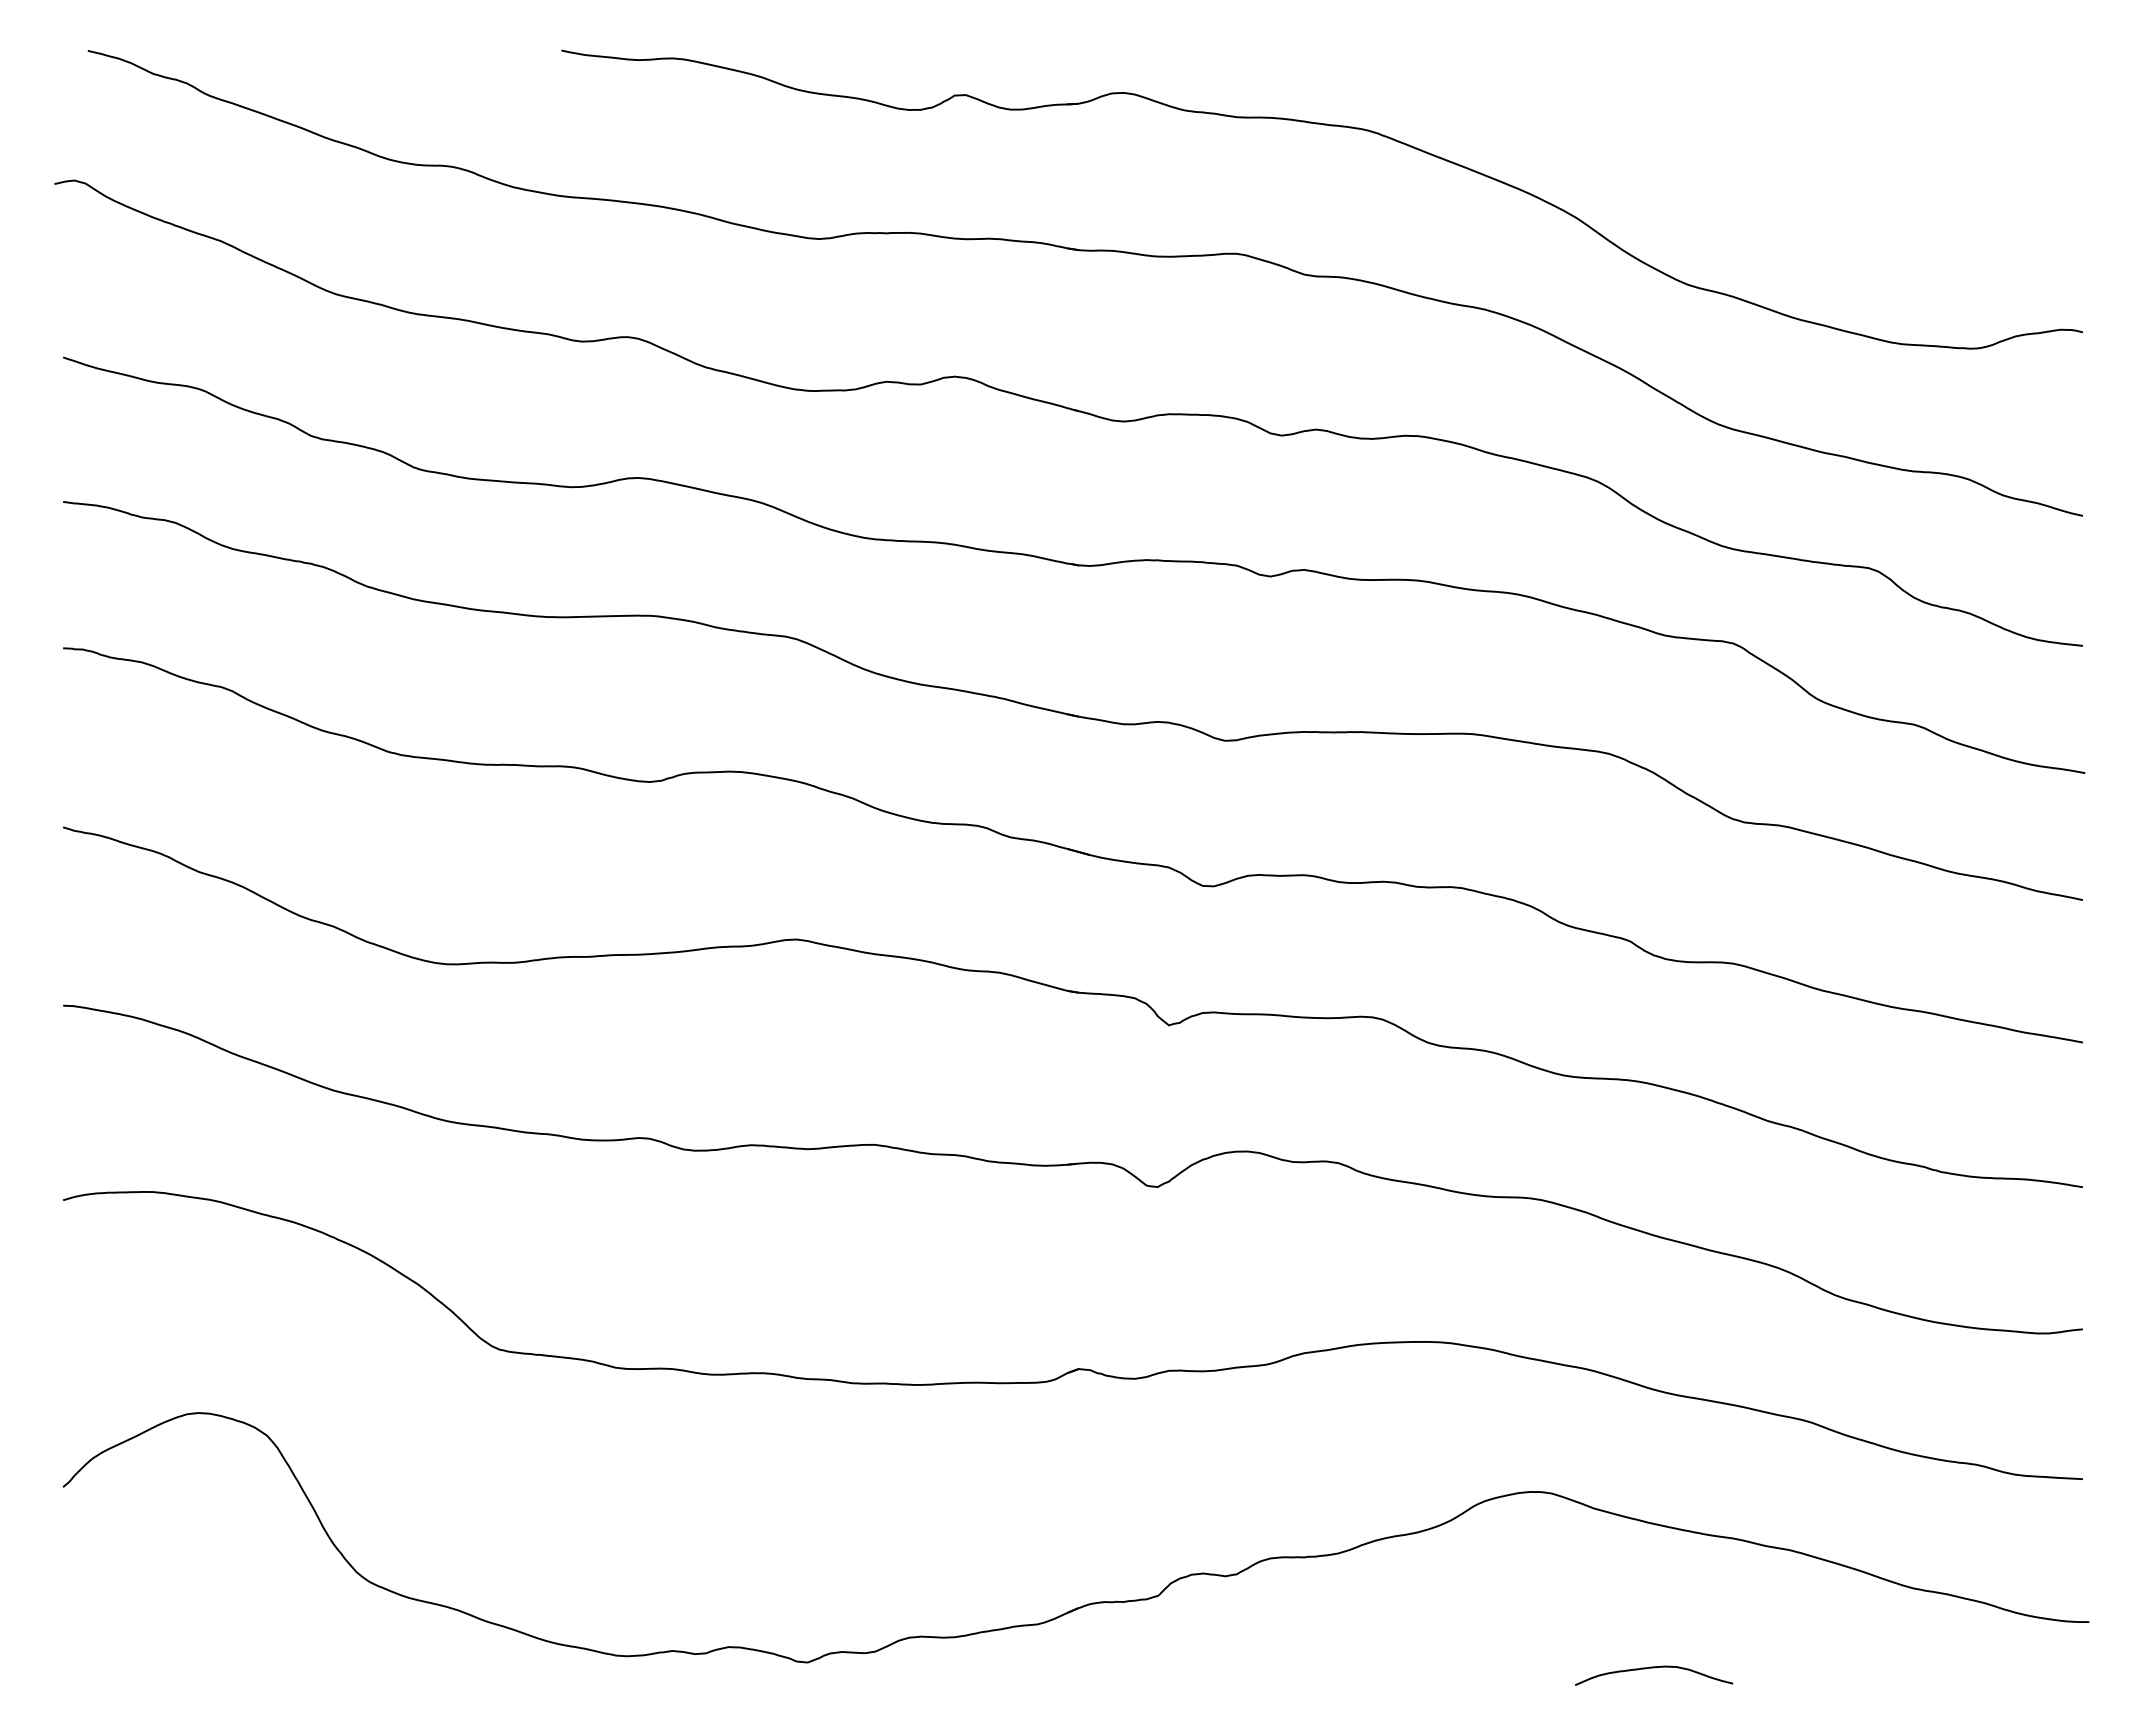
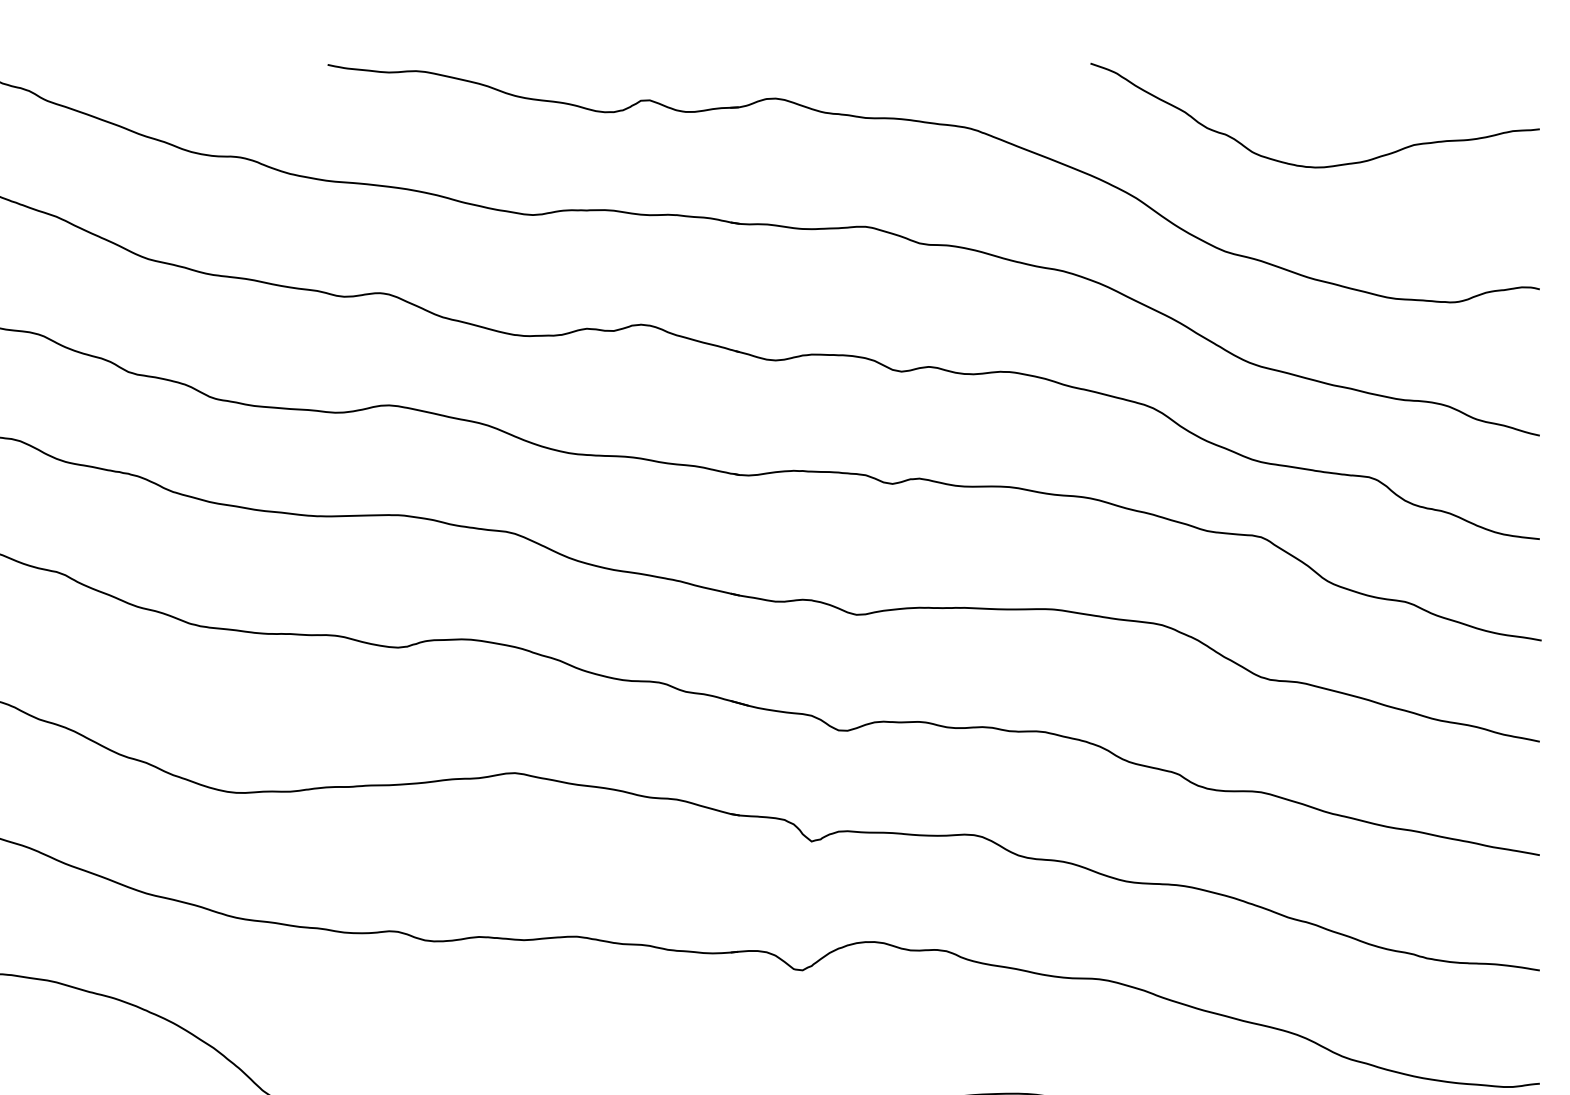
curve: (1793, 177) -> (1309, 166), added

